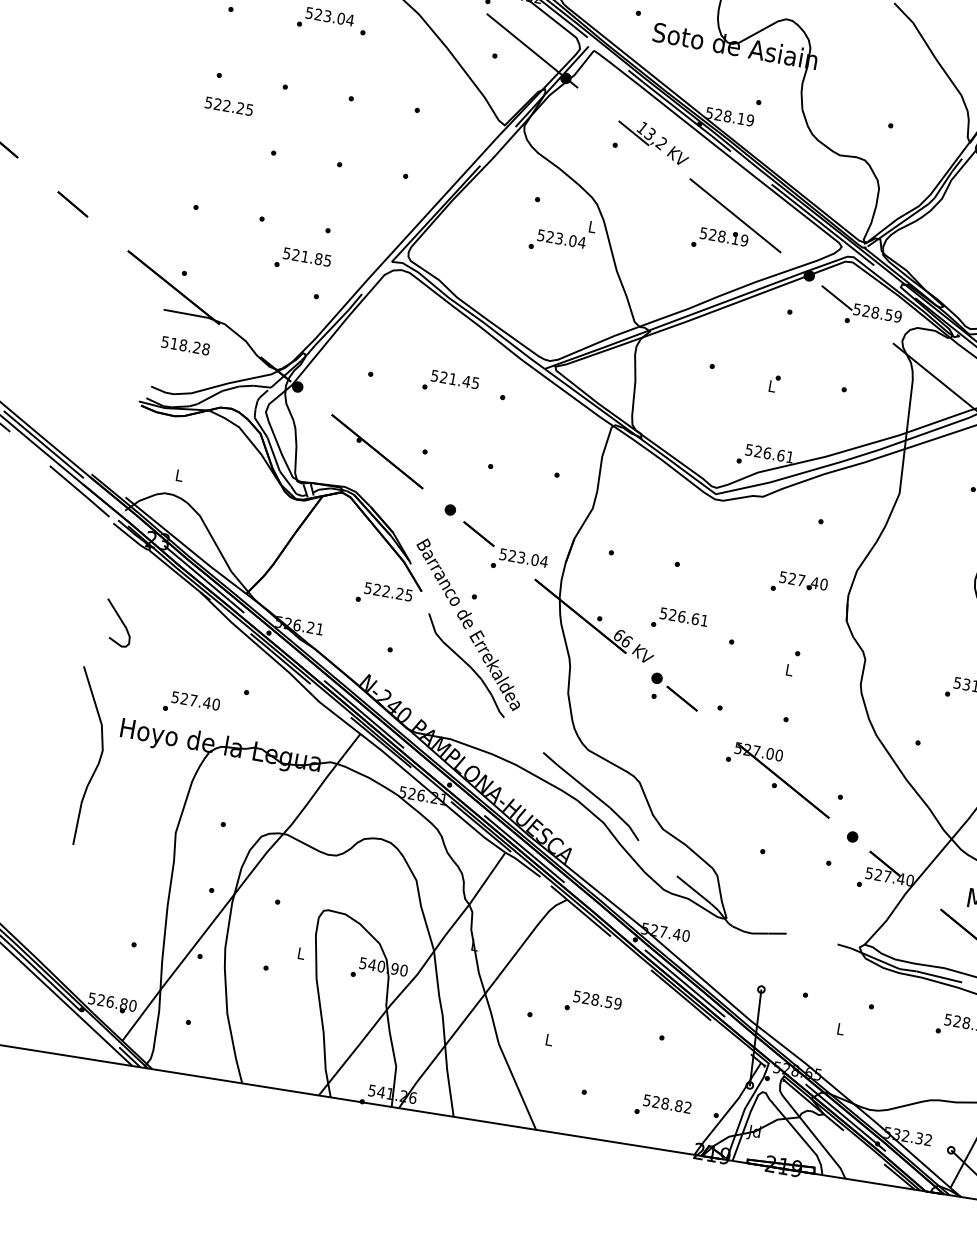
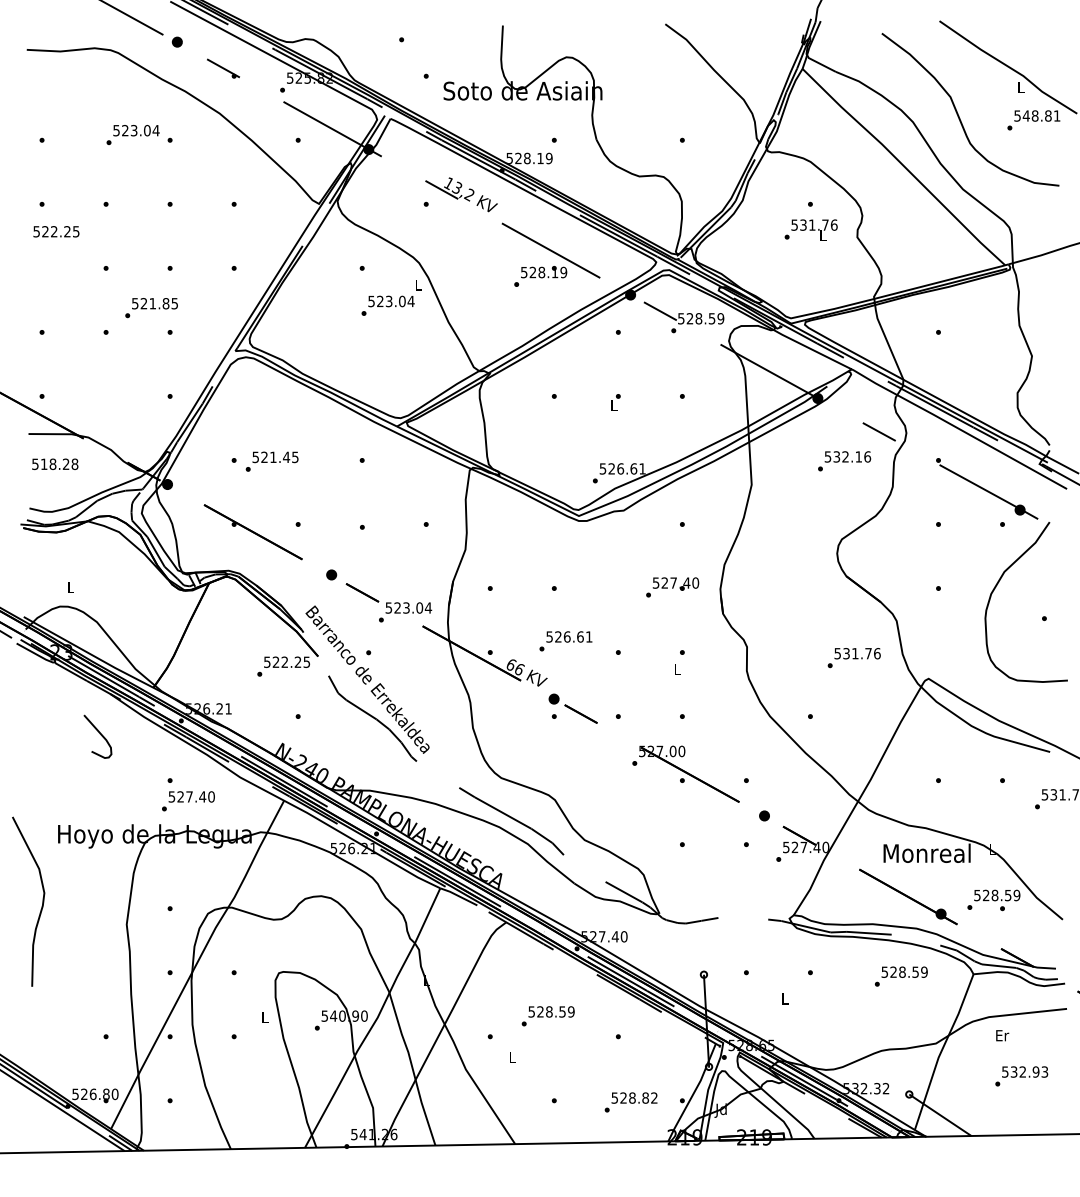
text: (302, 261) -> (151, 308), moved
text: (450, 383) -> (271, 461), moved
curve: (121, 622) -> (100, 735), moved
text: (191, 705) -> (188, 801), moved
curve: (97, 763) -> (41, 906), moved

